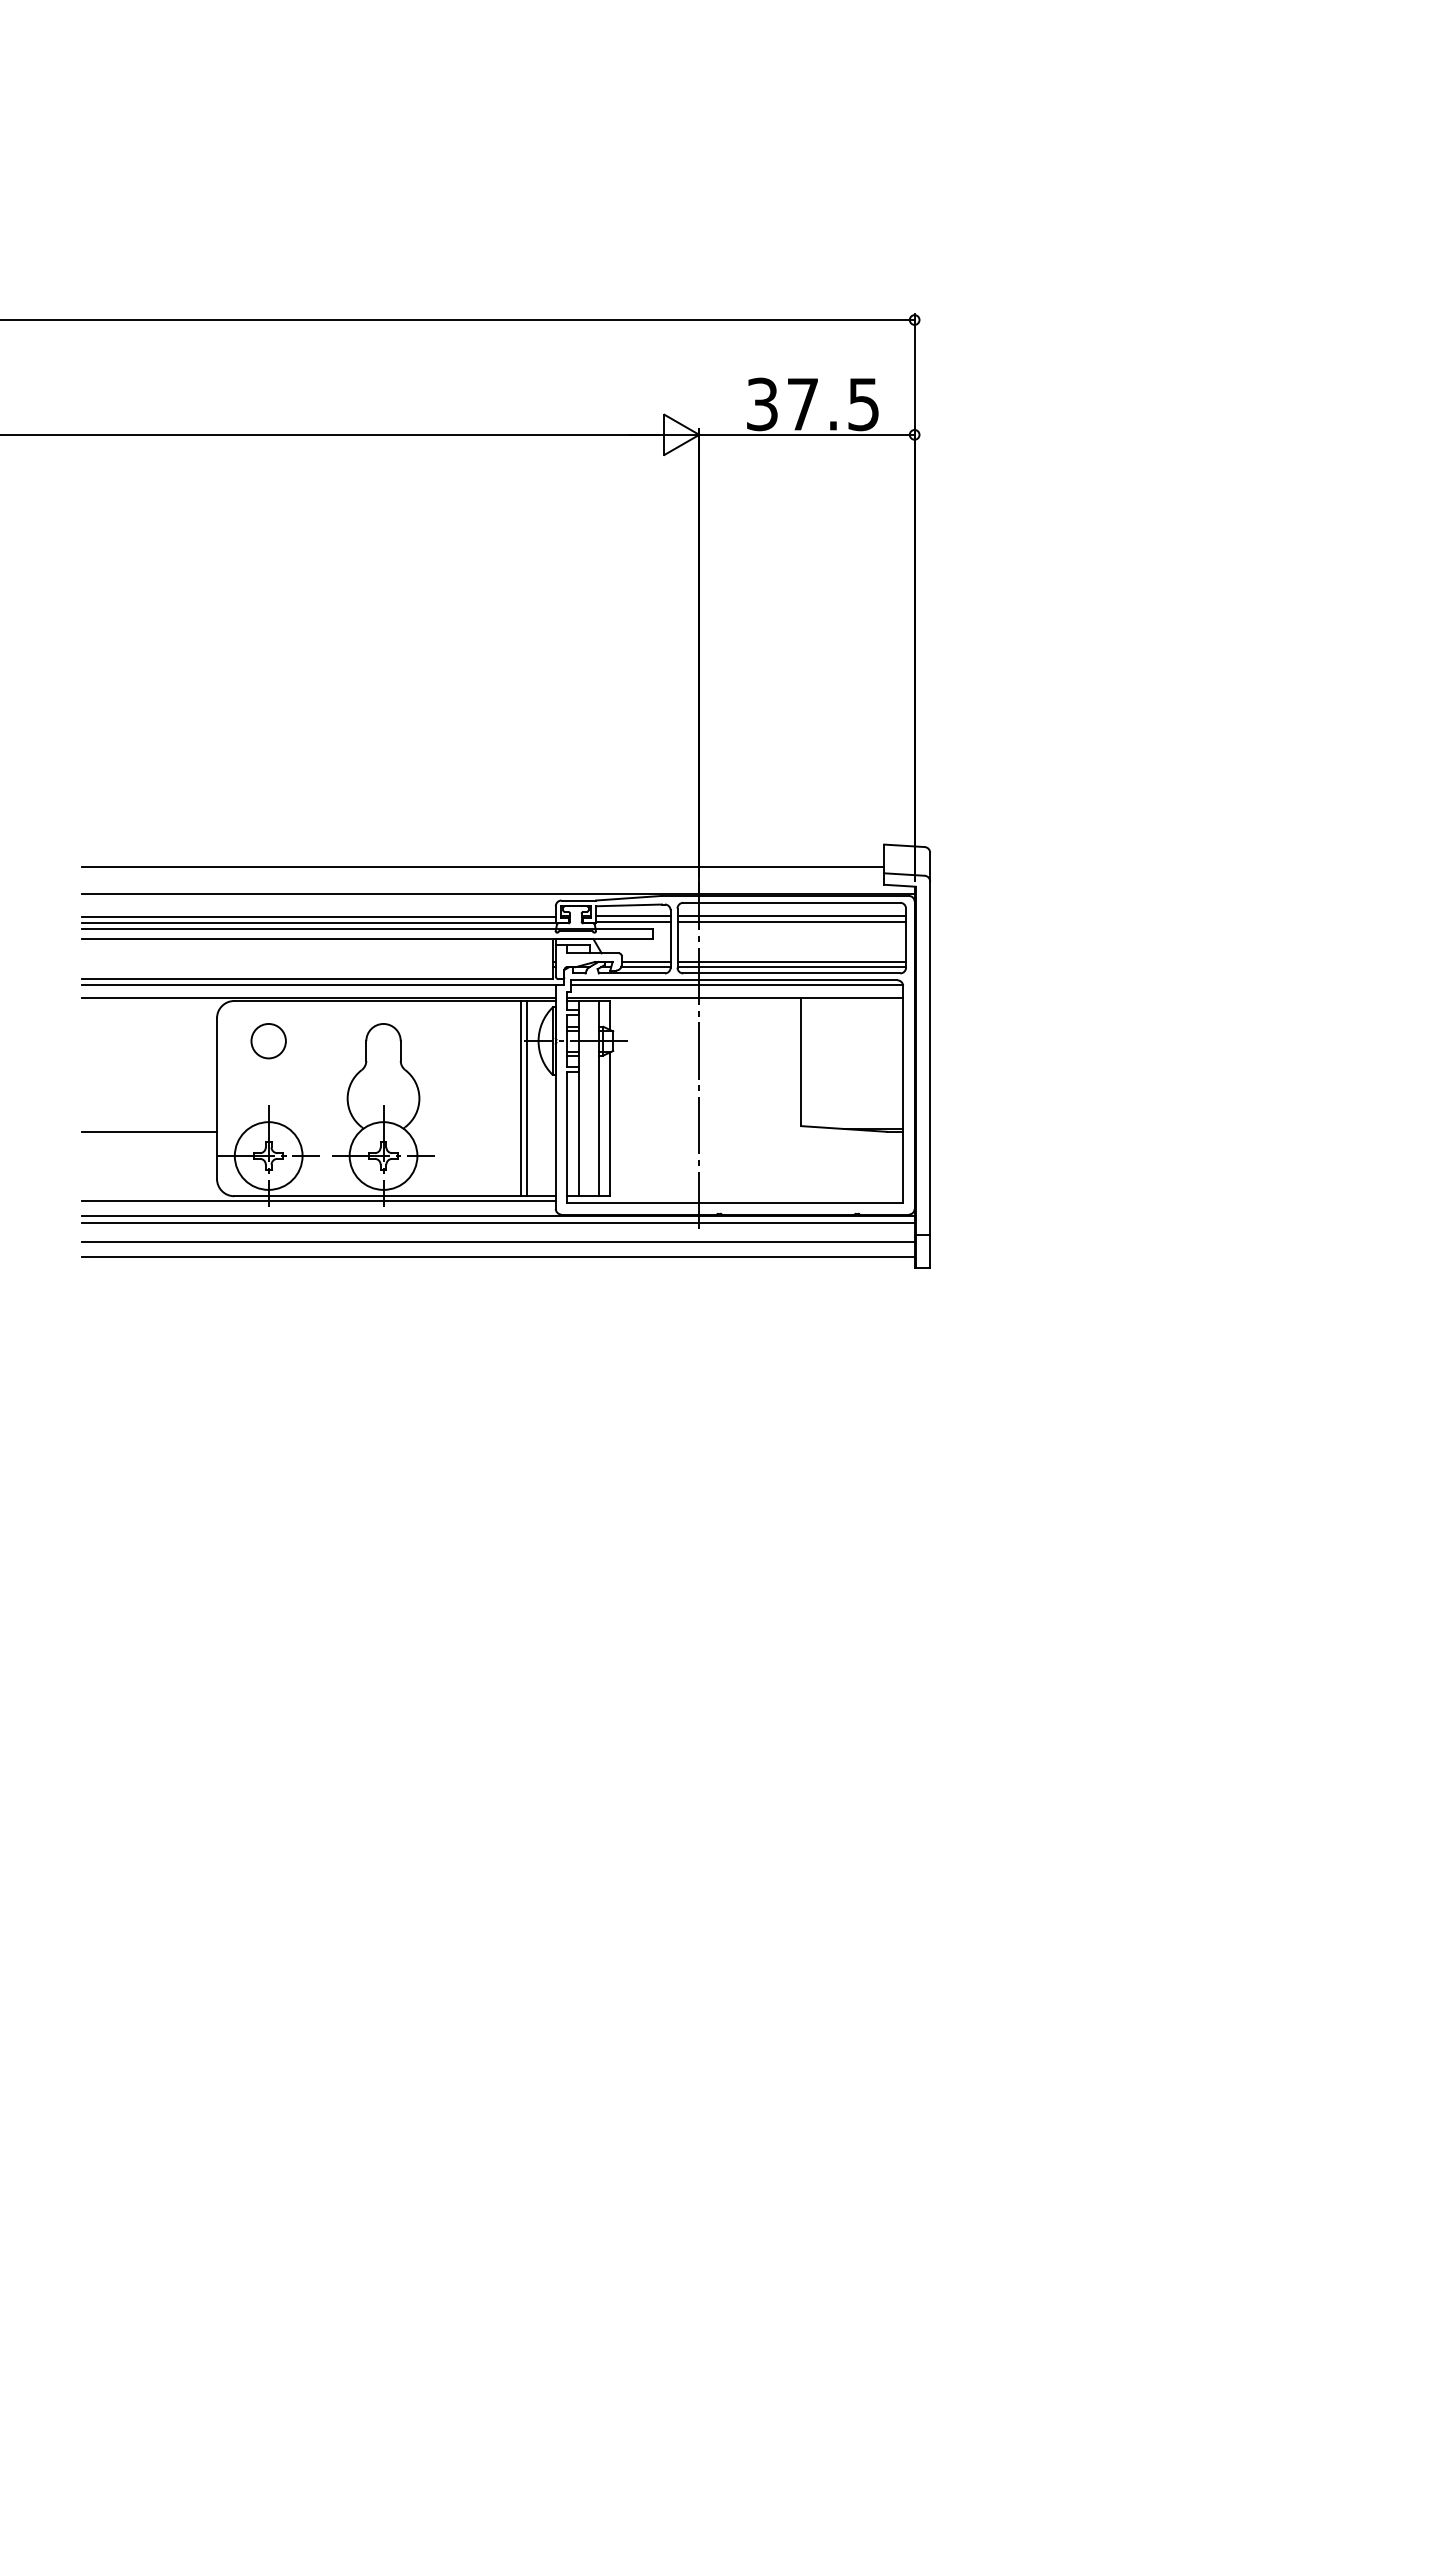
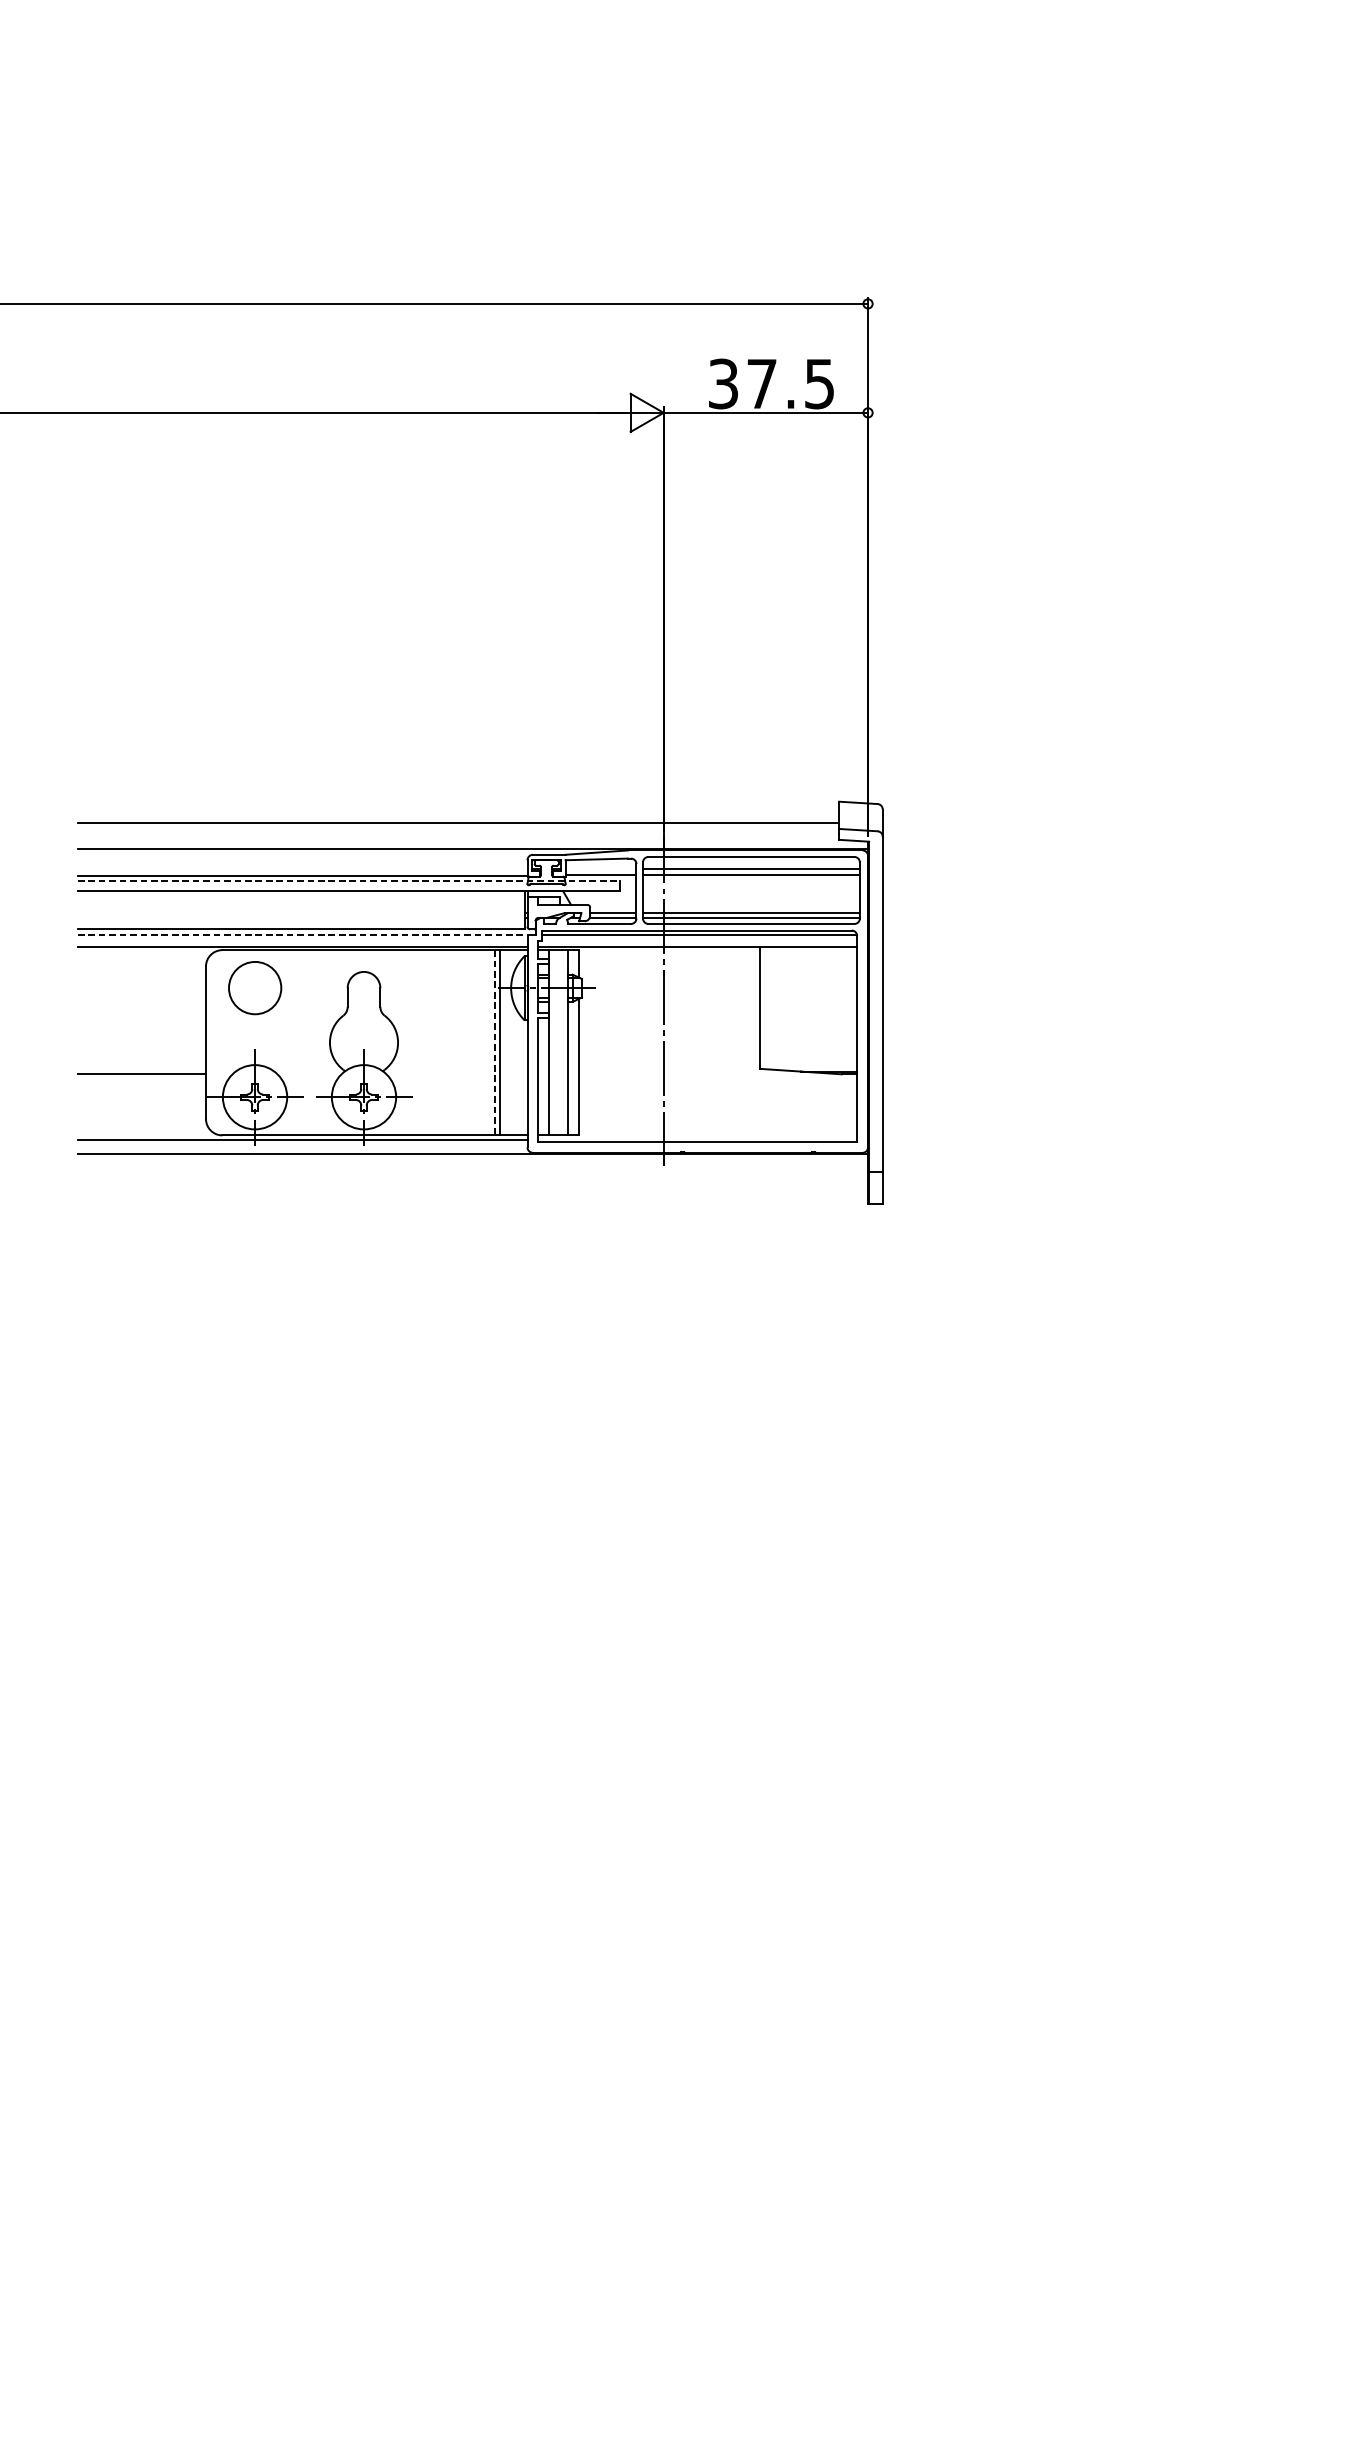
line: (632, 916) -> (600, 869), removed
line: (318, 917) -> (302, 870), removed
line: (367, 928) -> (348, 881), solid -> dashed
line: (319, 984) -> (303, 934), solid -> dashed
circle: (268, 1041) -> (254, 988), size x1.6
line: (521, 1098) -> (494, 1042), solid -> dashed
line: (498, 1223) -> (473, 1161), removed
line: (498, 1241) -> (473, 1178), removed
line: (498, 1257) -> (473, 1193), removed

